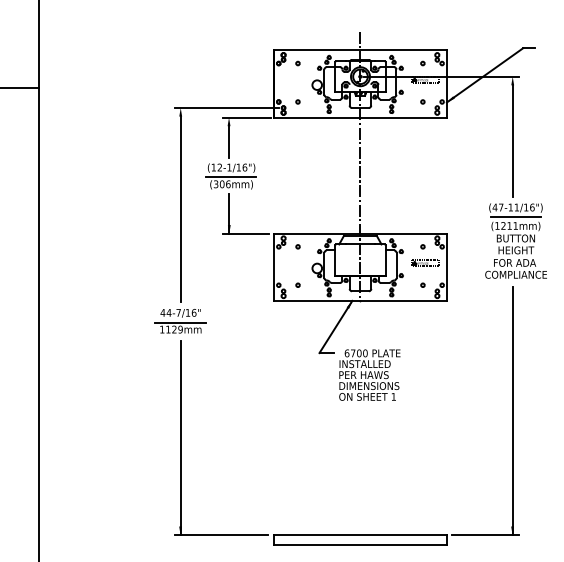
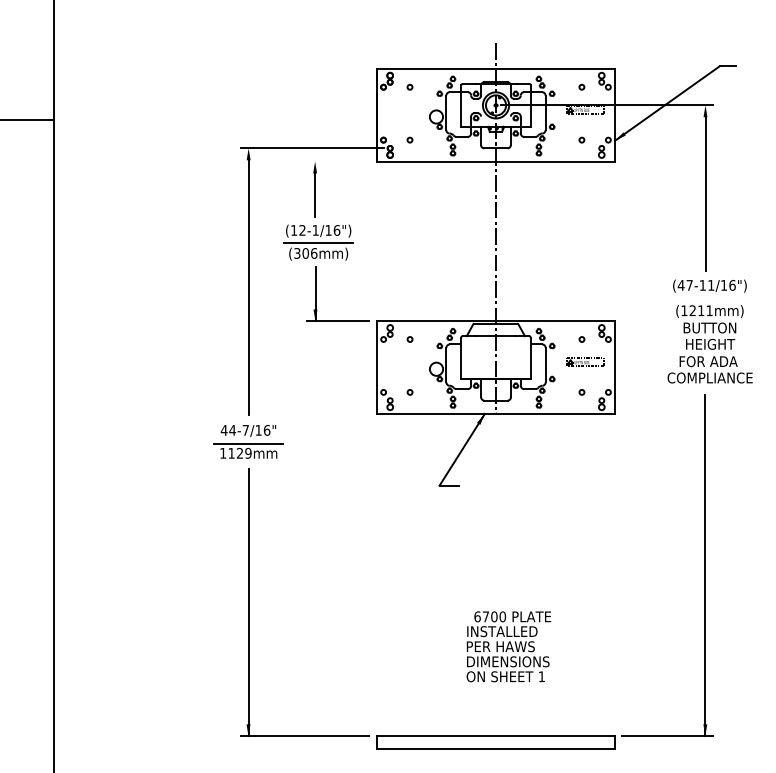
line: (246, 117) -> (339, 161), removed
line: (515, 217) -> (709, 299), removed
text: (369, 374) -> (508, 645), moved

